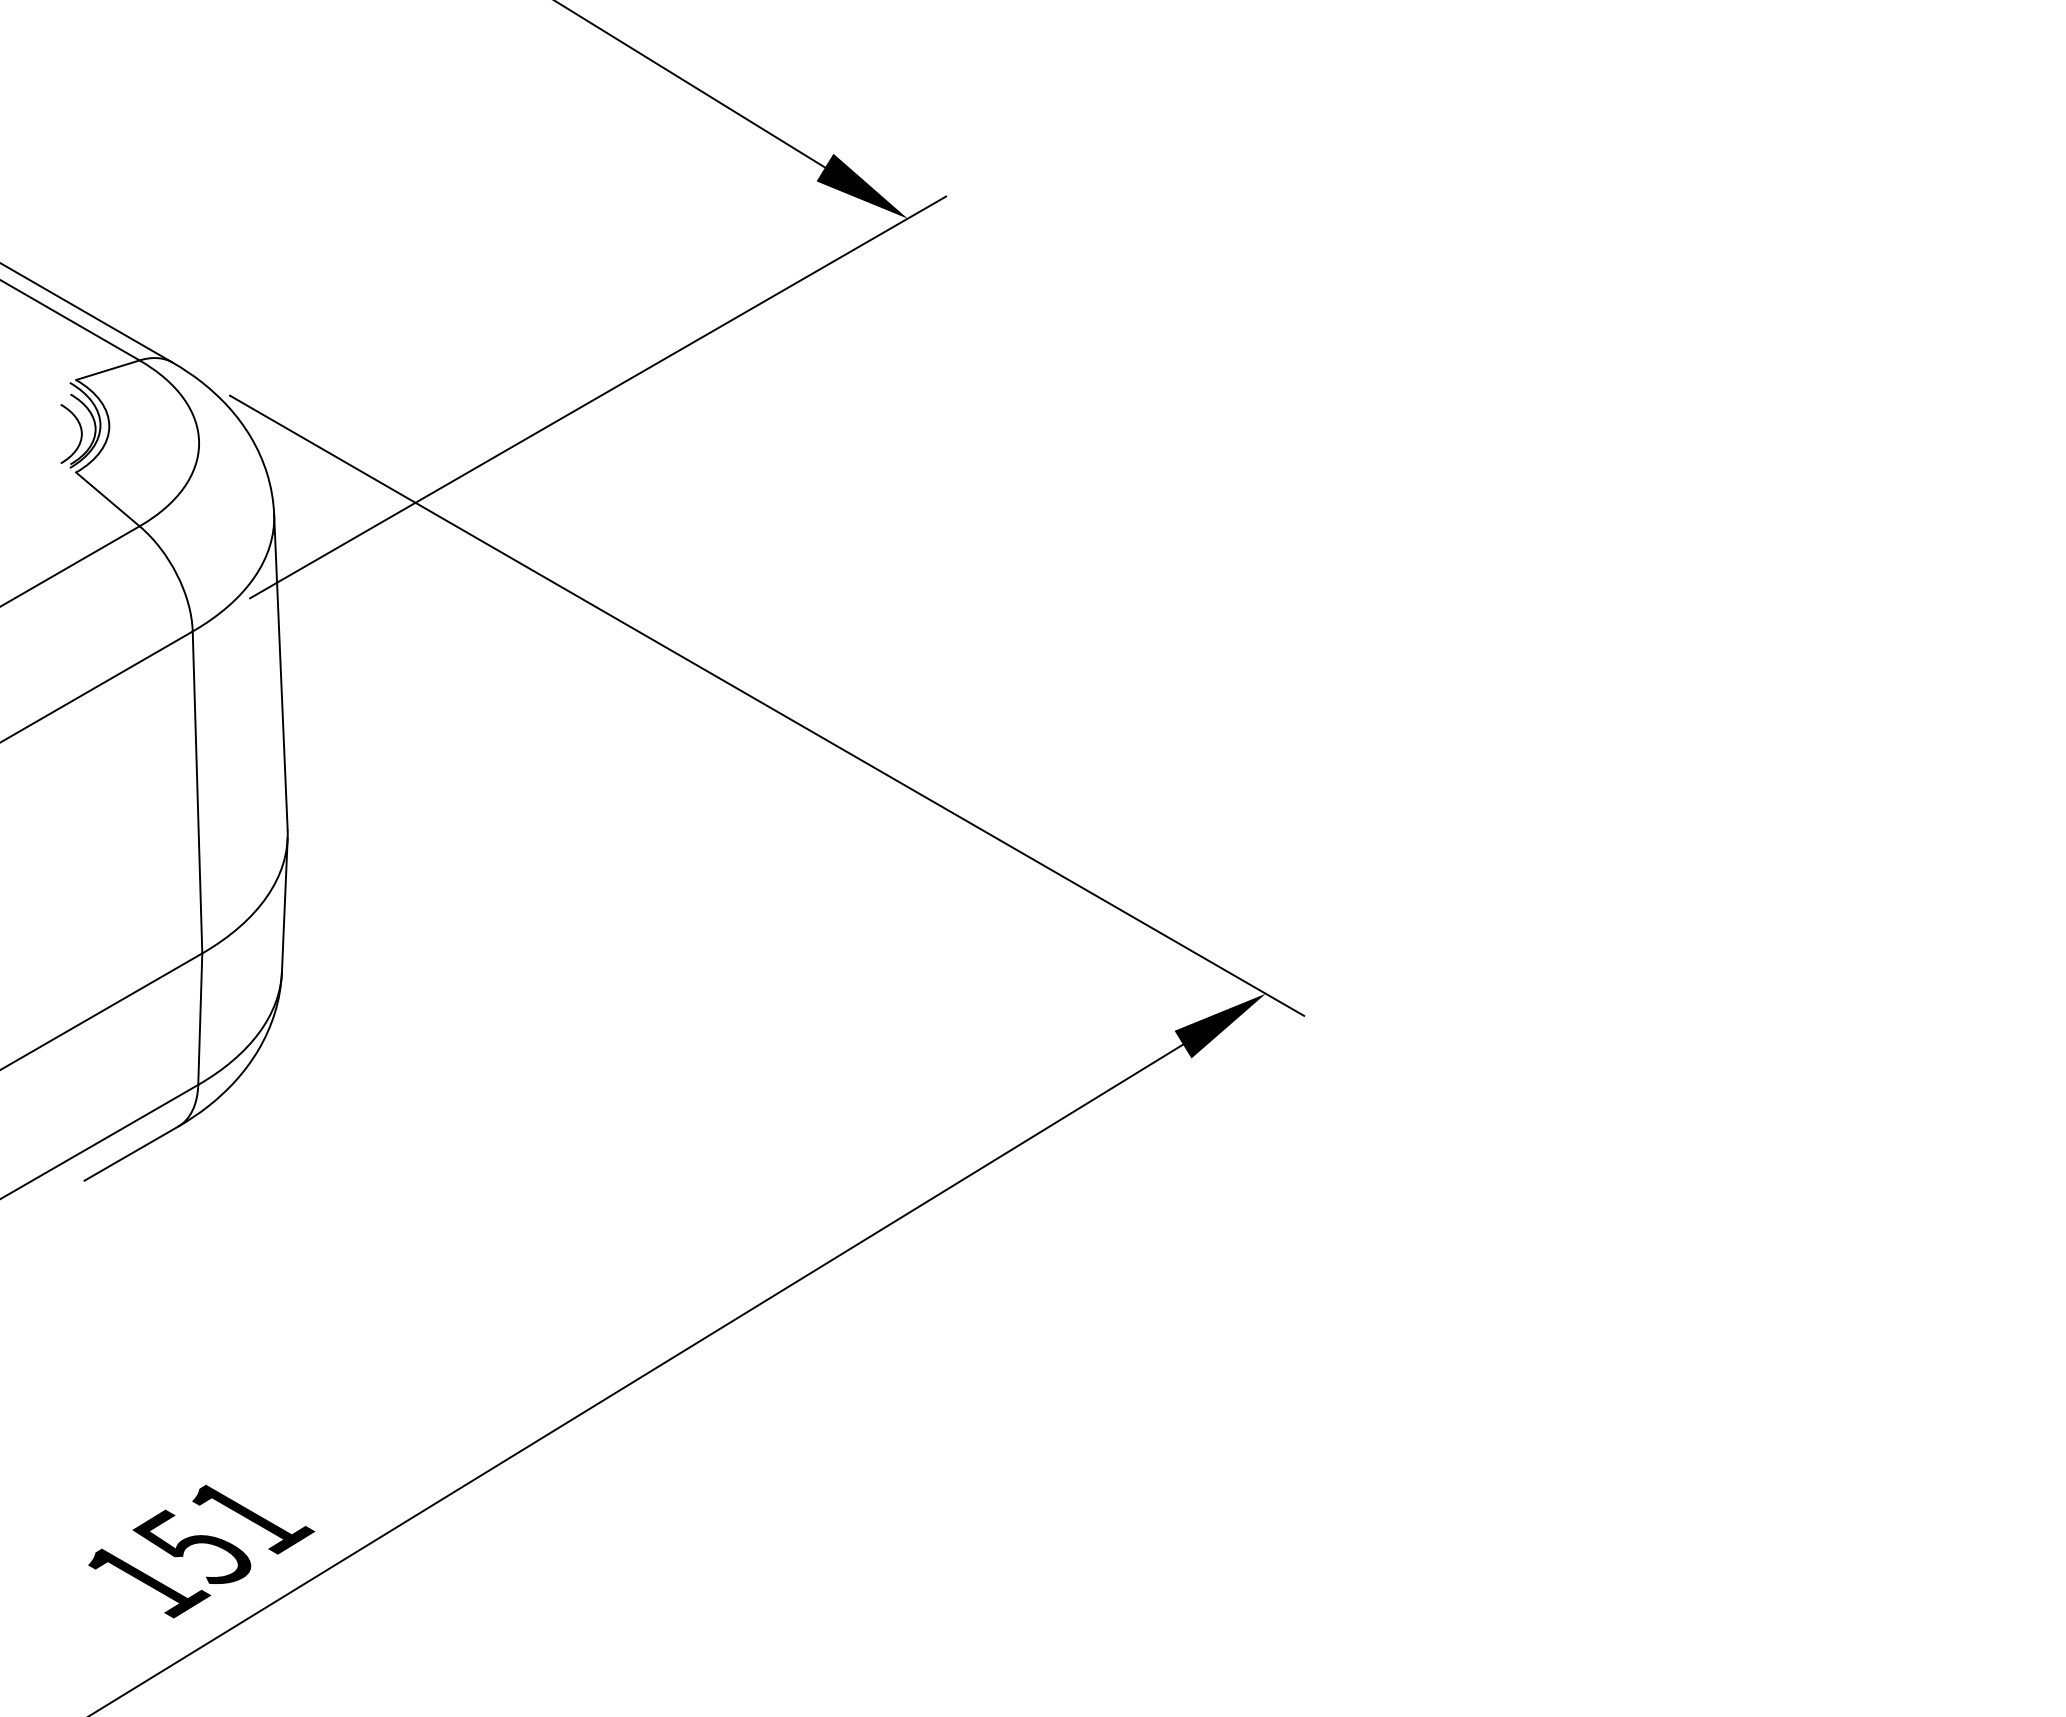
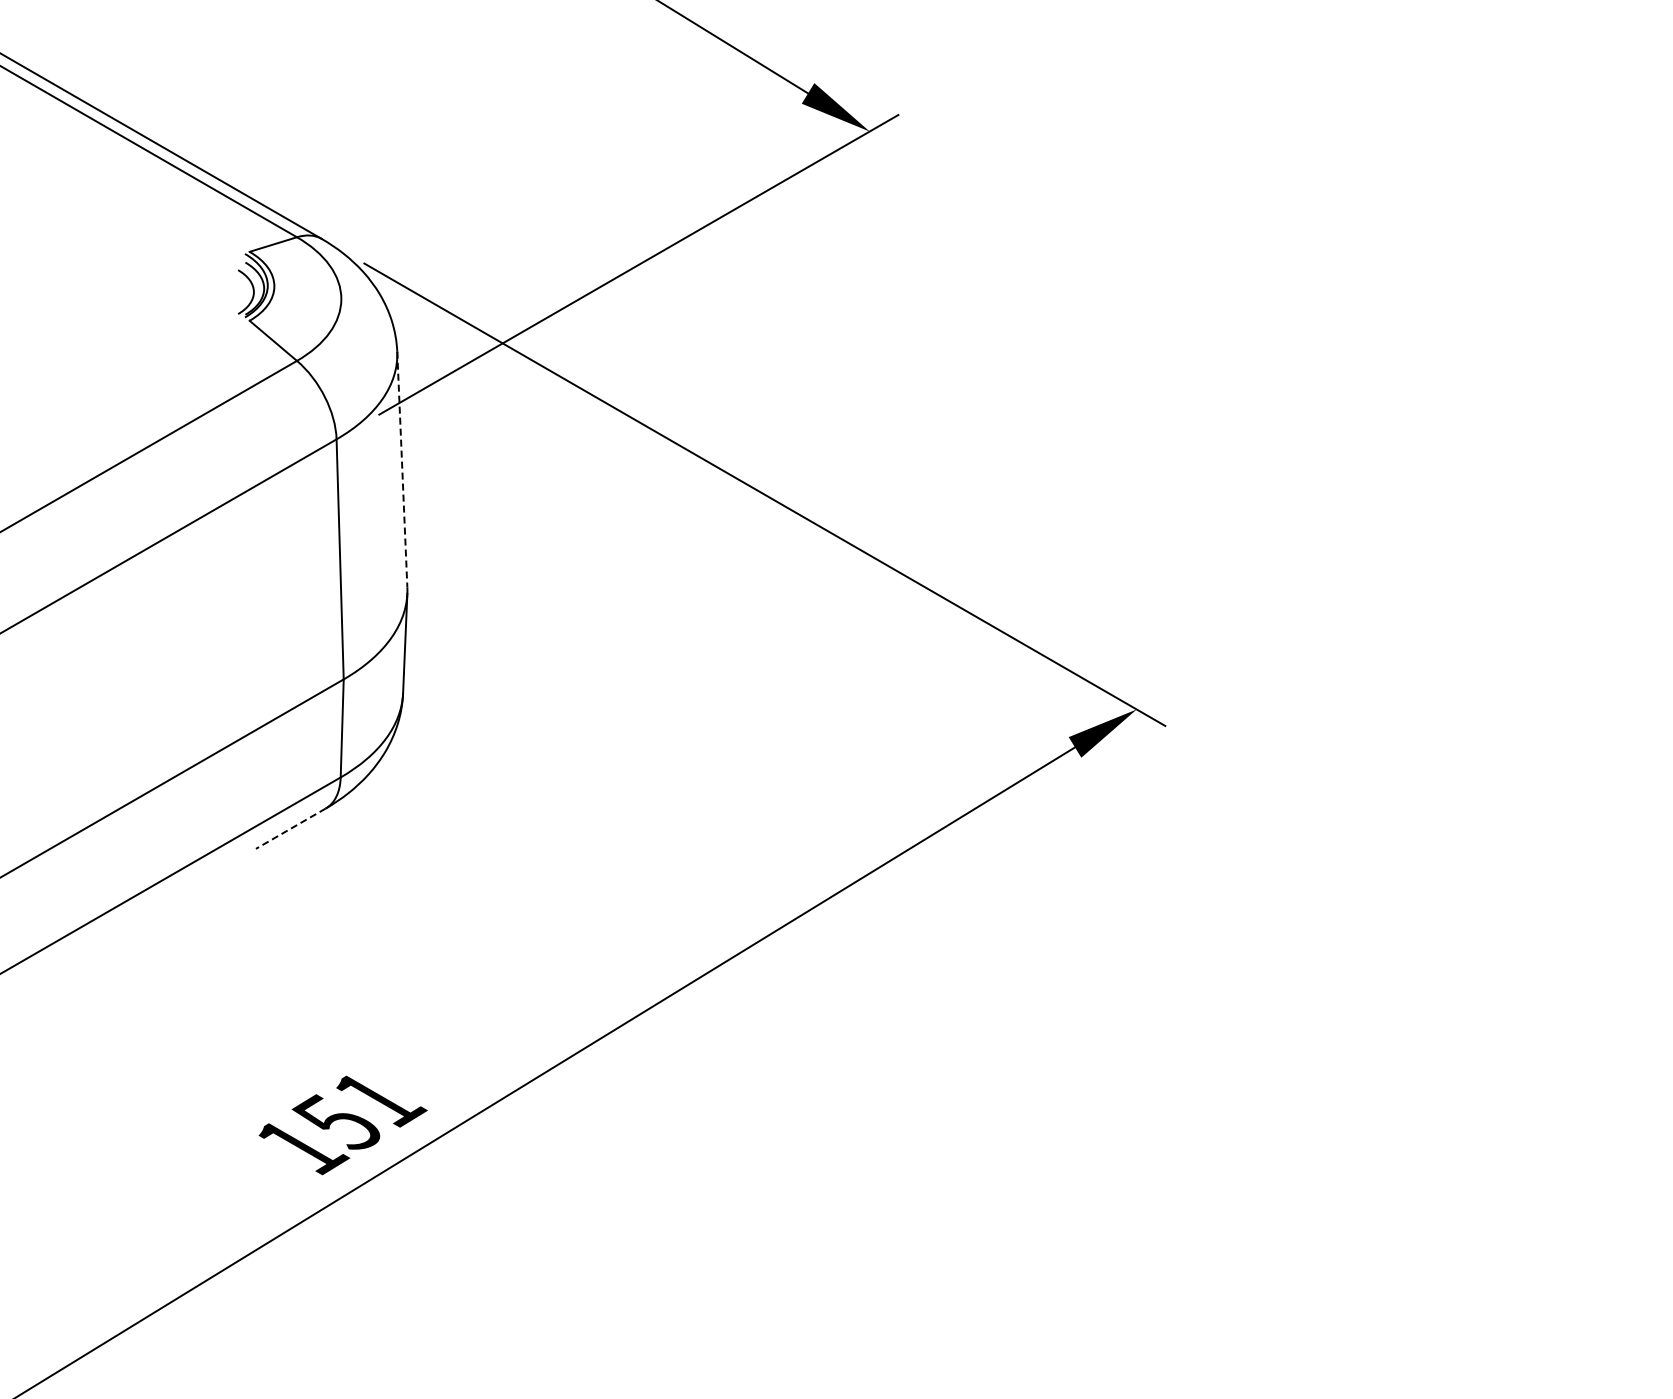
line: (281, 673) -> (402, 470), solid -> dashed
line: (130, 1153) -> (290, 828), solid -> dashed

